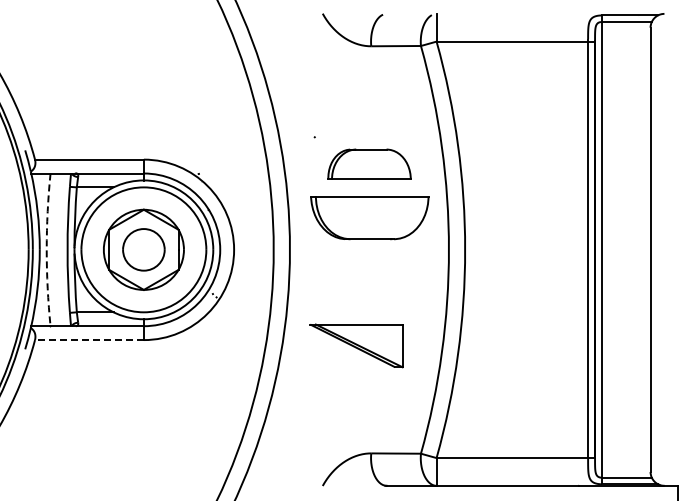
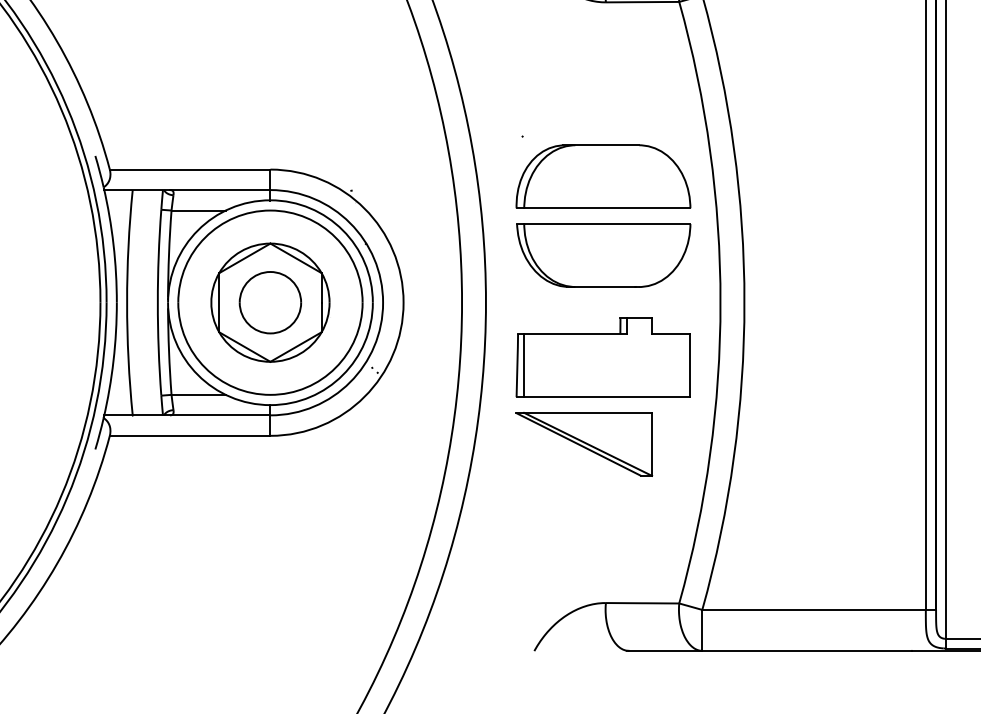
part: (369, 164) -> (603, 176), size x1.43
arc: (46, 249) -> (126, 302), dashed -> solid
part: (369, 286) -> (603, 356), added
line: (88, 340) -> (188, 436), dashed -> solid

